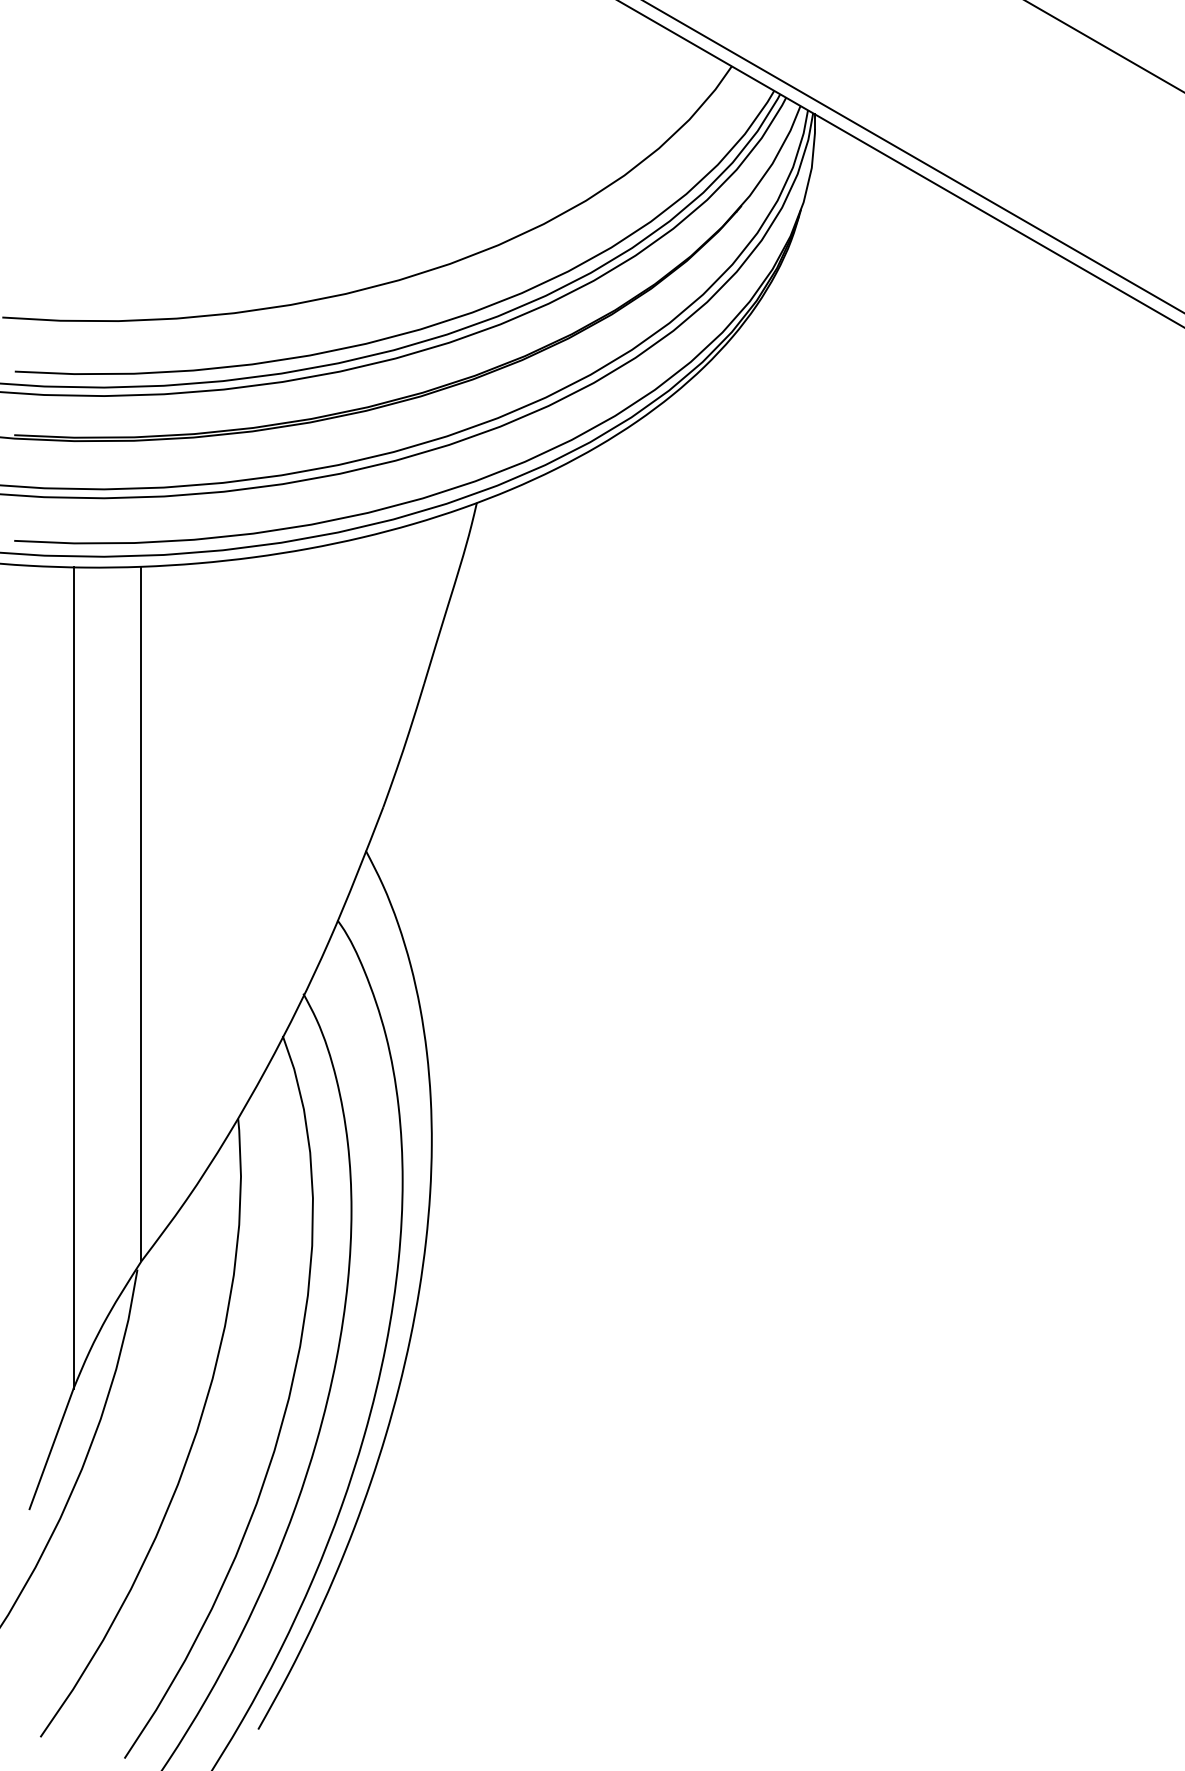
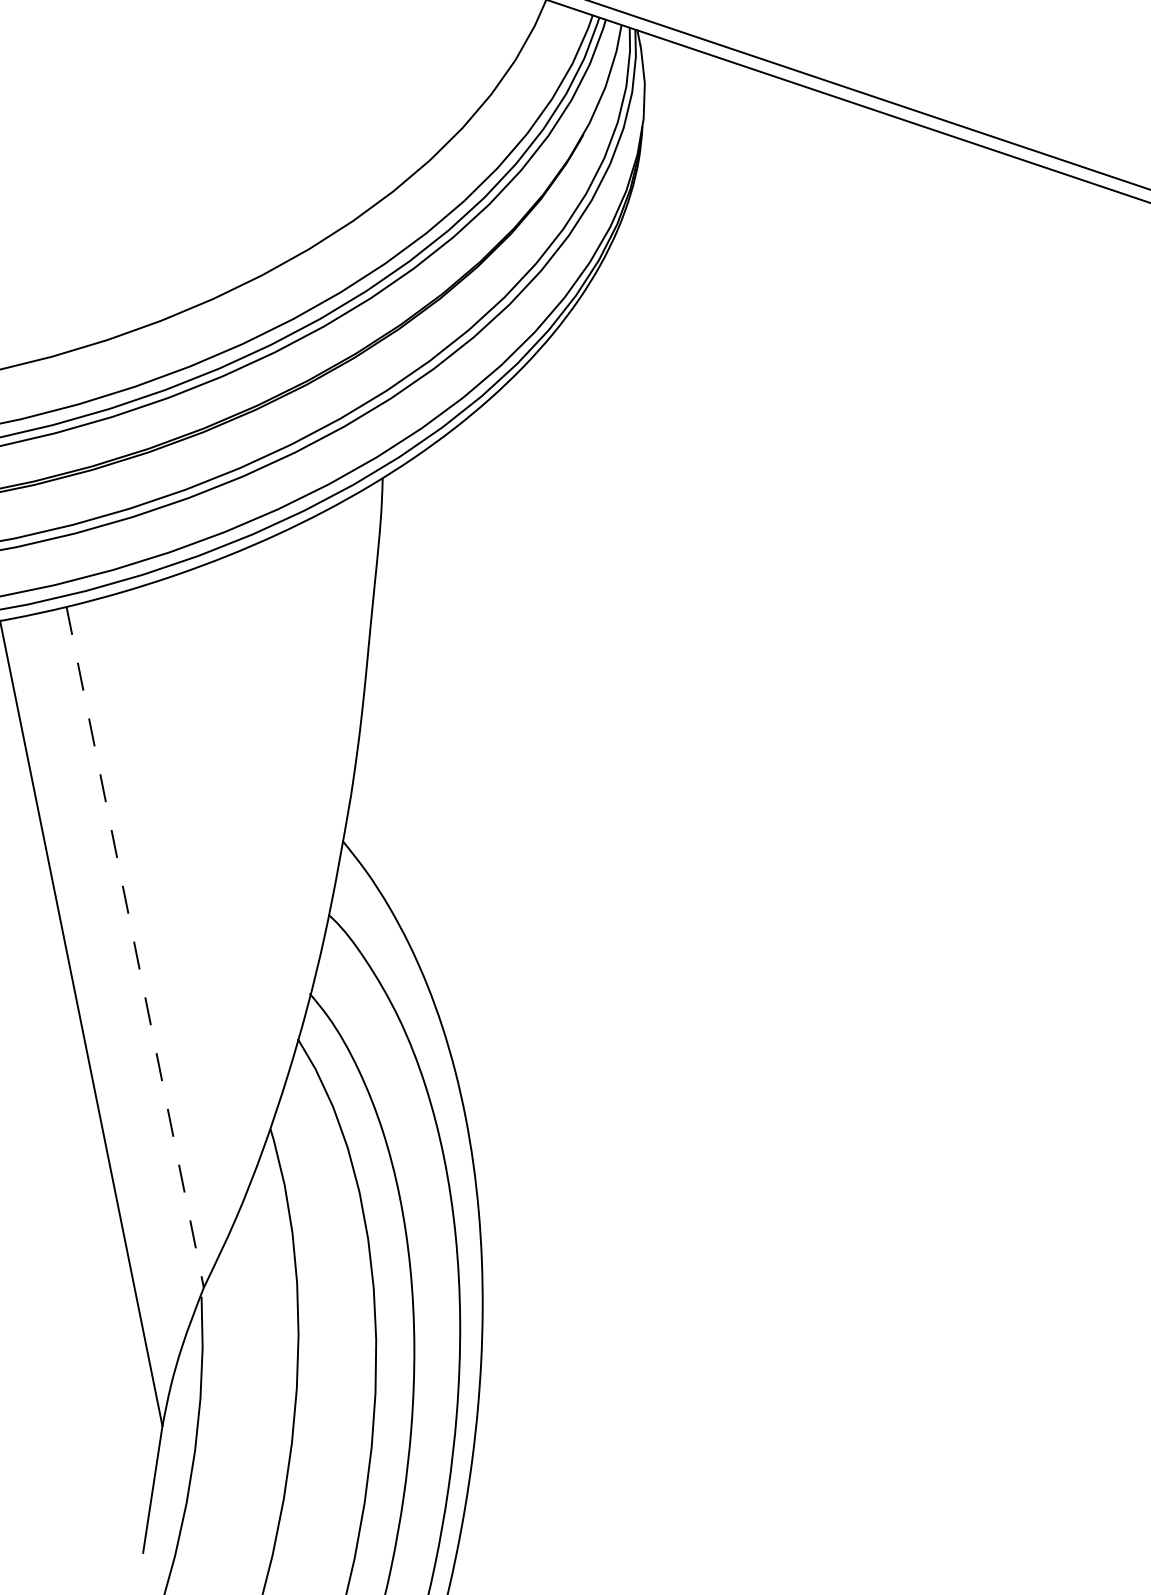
line: (141, 914) -> (135, 947), solid -> dashed

